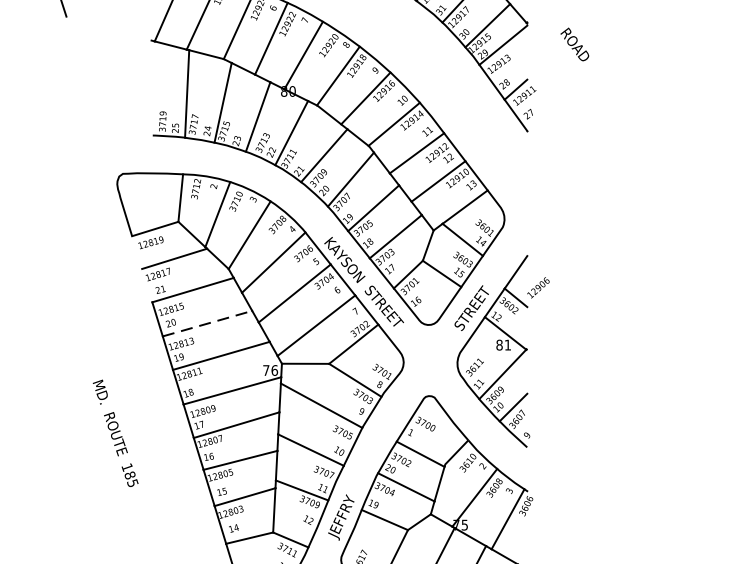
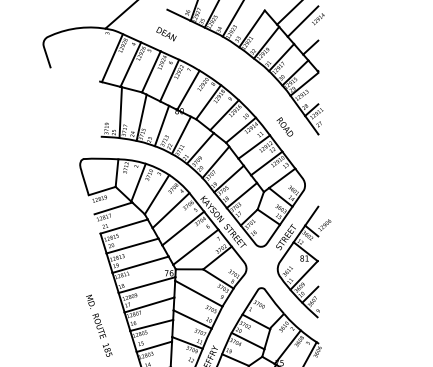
text: (574, 43) -> (284, 126), moved
line: (209, 322) -> (133, 245), dashed -> solid
text: (116, 432) -> (99, 325), moved

